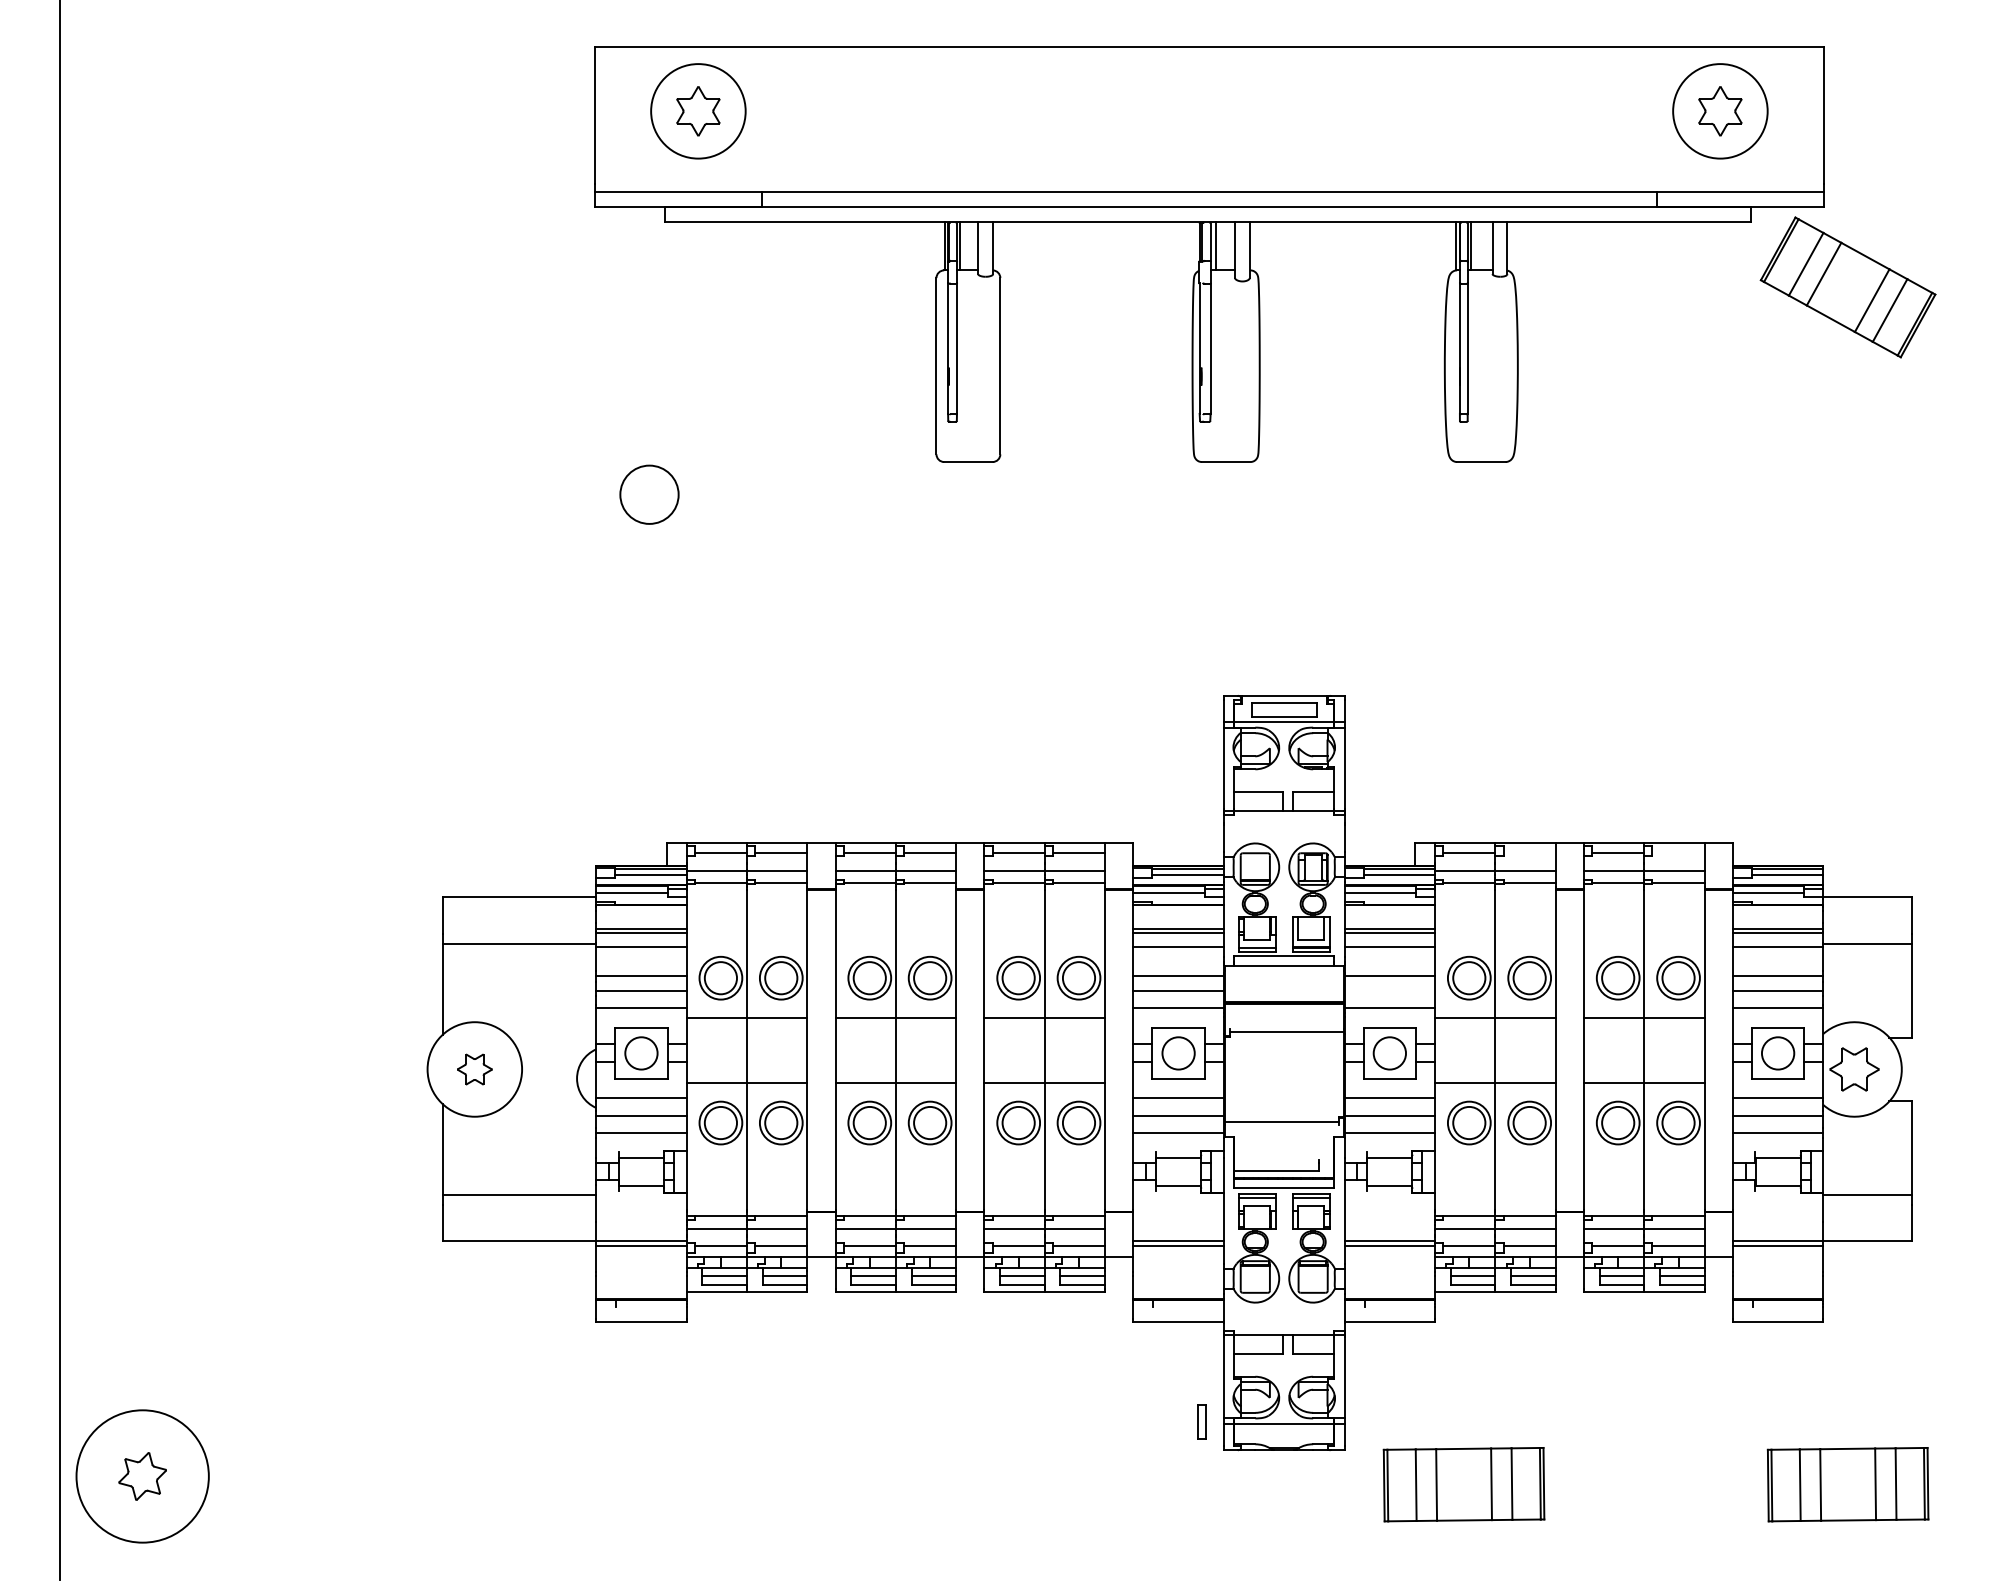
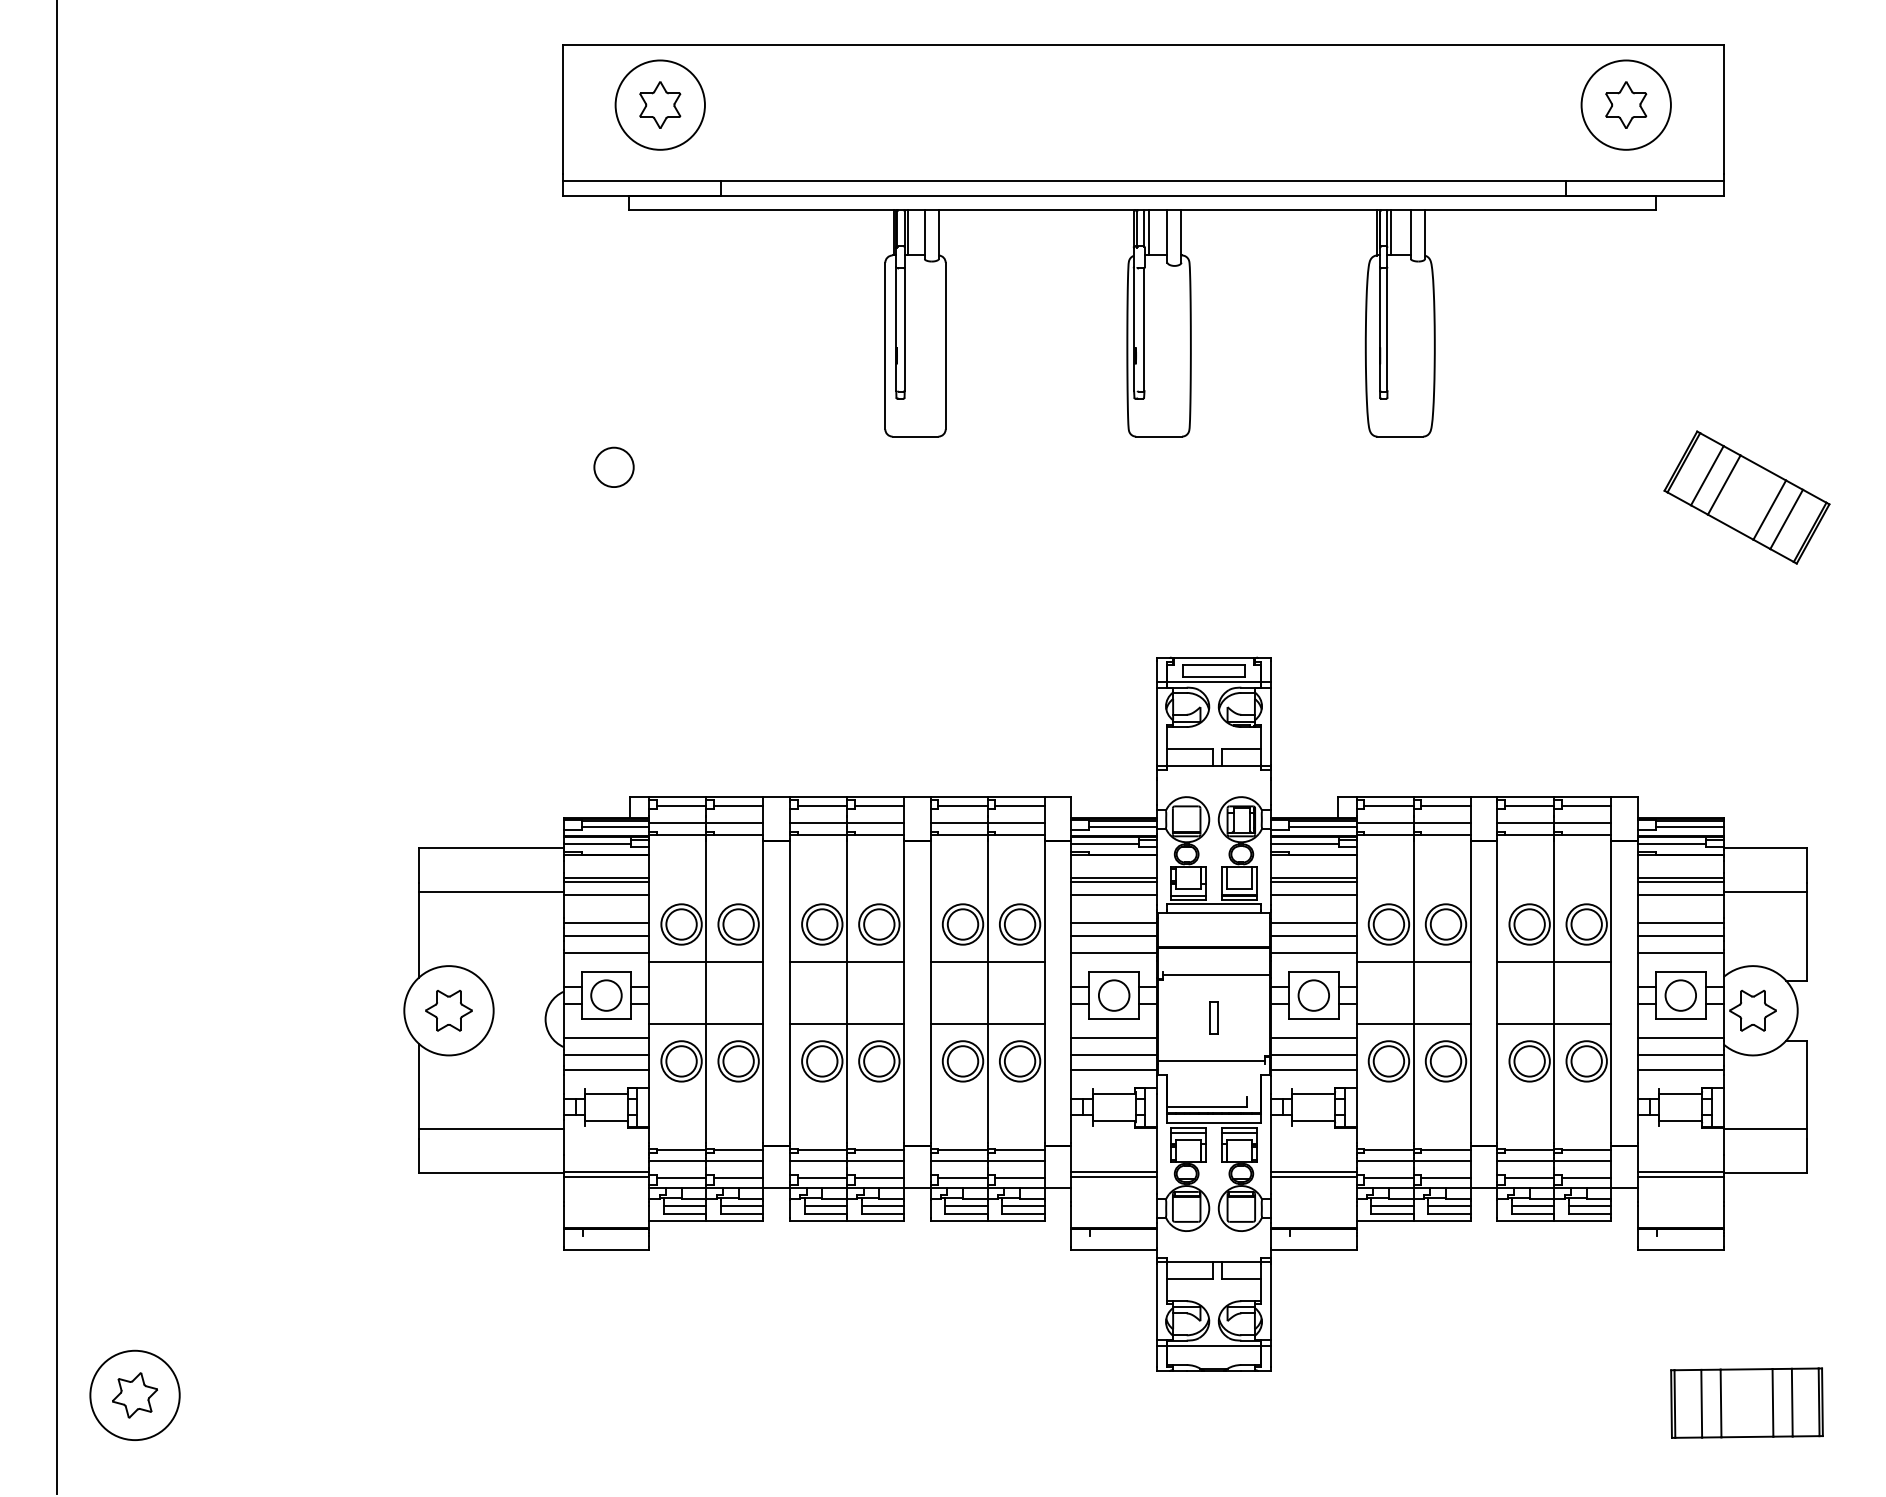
part: (1847, 287) -> (1746, 497), moved
circle: (648, 493) -> (613, 466), size x0.71
line: (1529, 853) -> (1445, 806), added
line: (1678, 853) -> (1586, 806), added
line: (1389, 990) -> (1313, 936), added
part: (474, 1069) -> (448, 1010), size x1.43
part: (1201, 1421) -> (1213, 1017), moved
circle: (142, 1476) -> (134, 1395), size x0.71
part: (1463, 1483) -> (1383, 1402), removed

